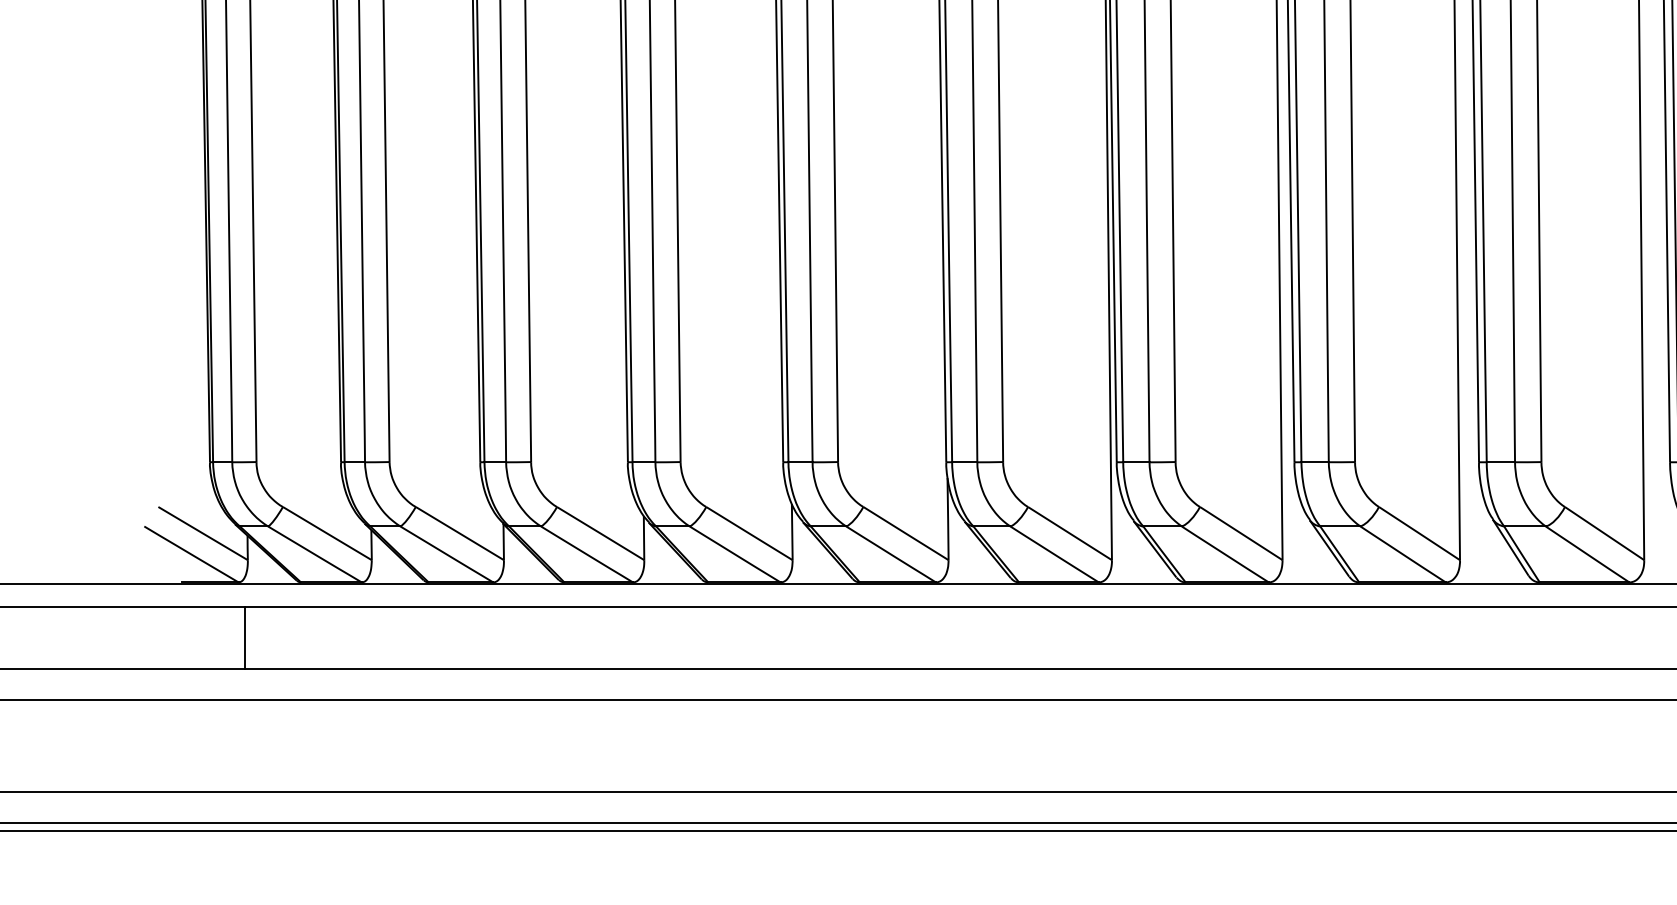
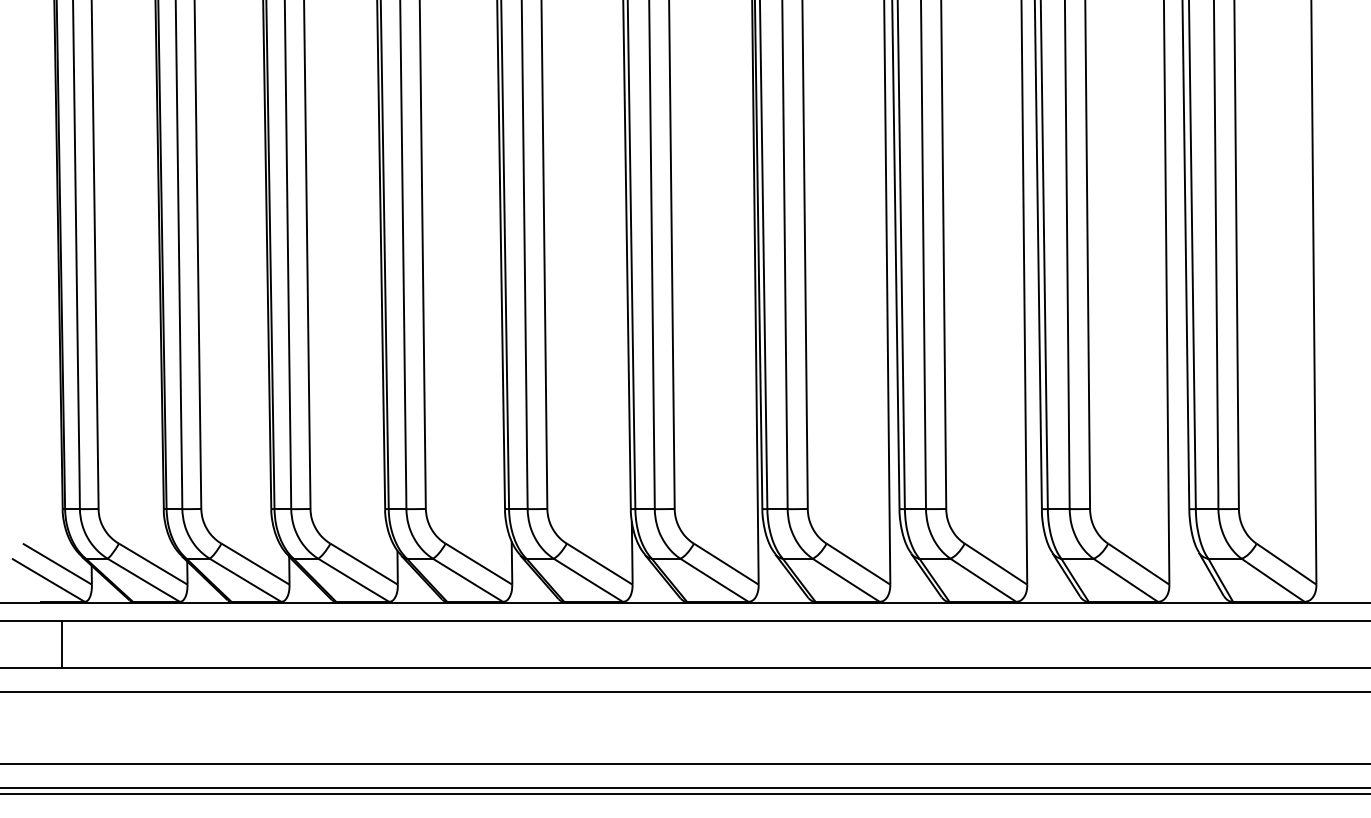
line: (245, 637) -> (62, 644), moved

